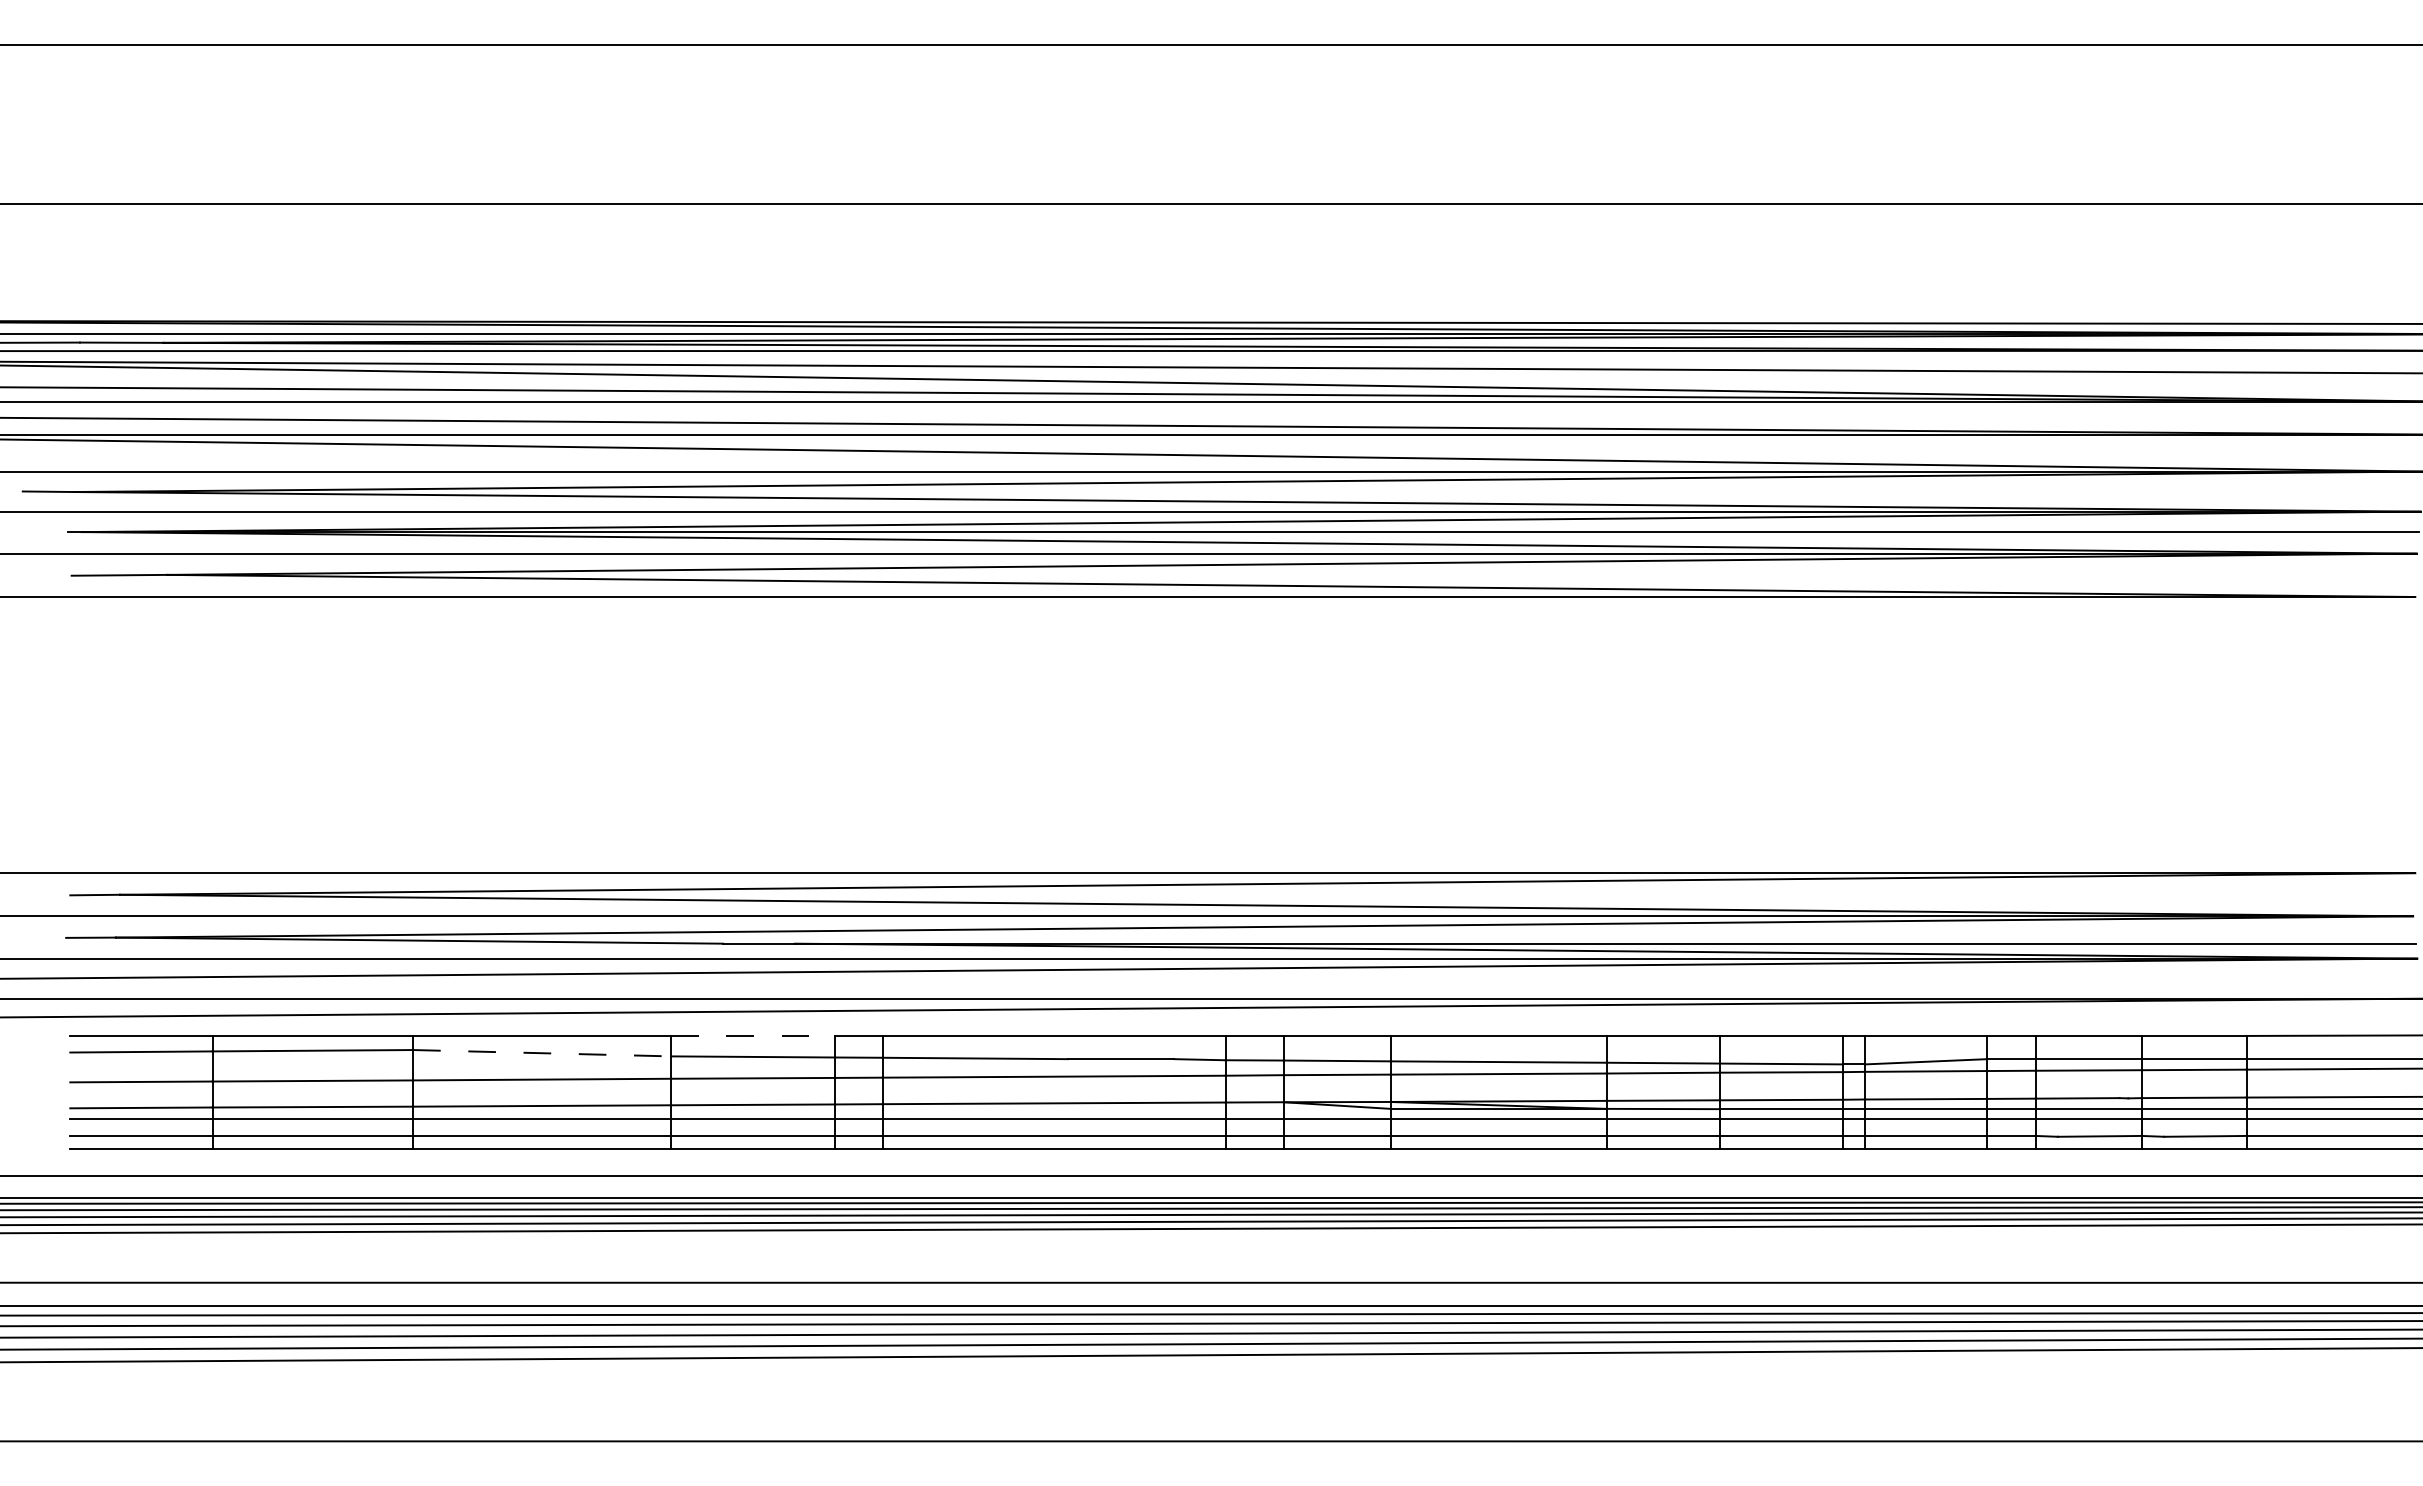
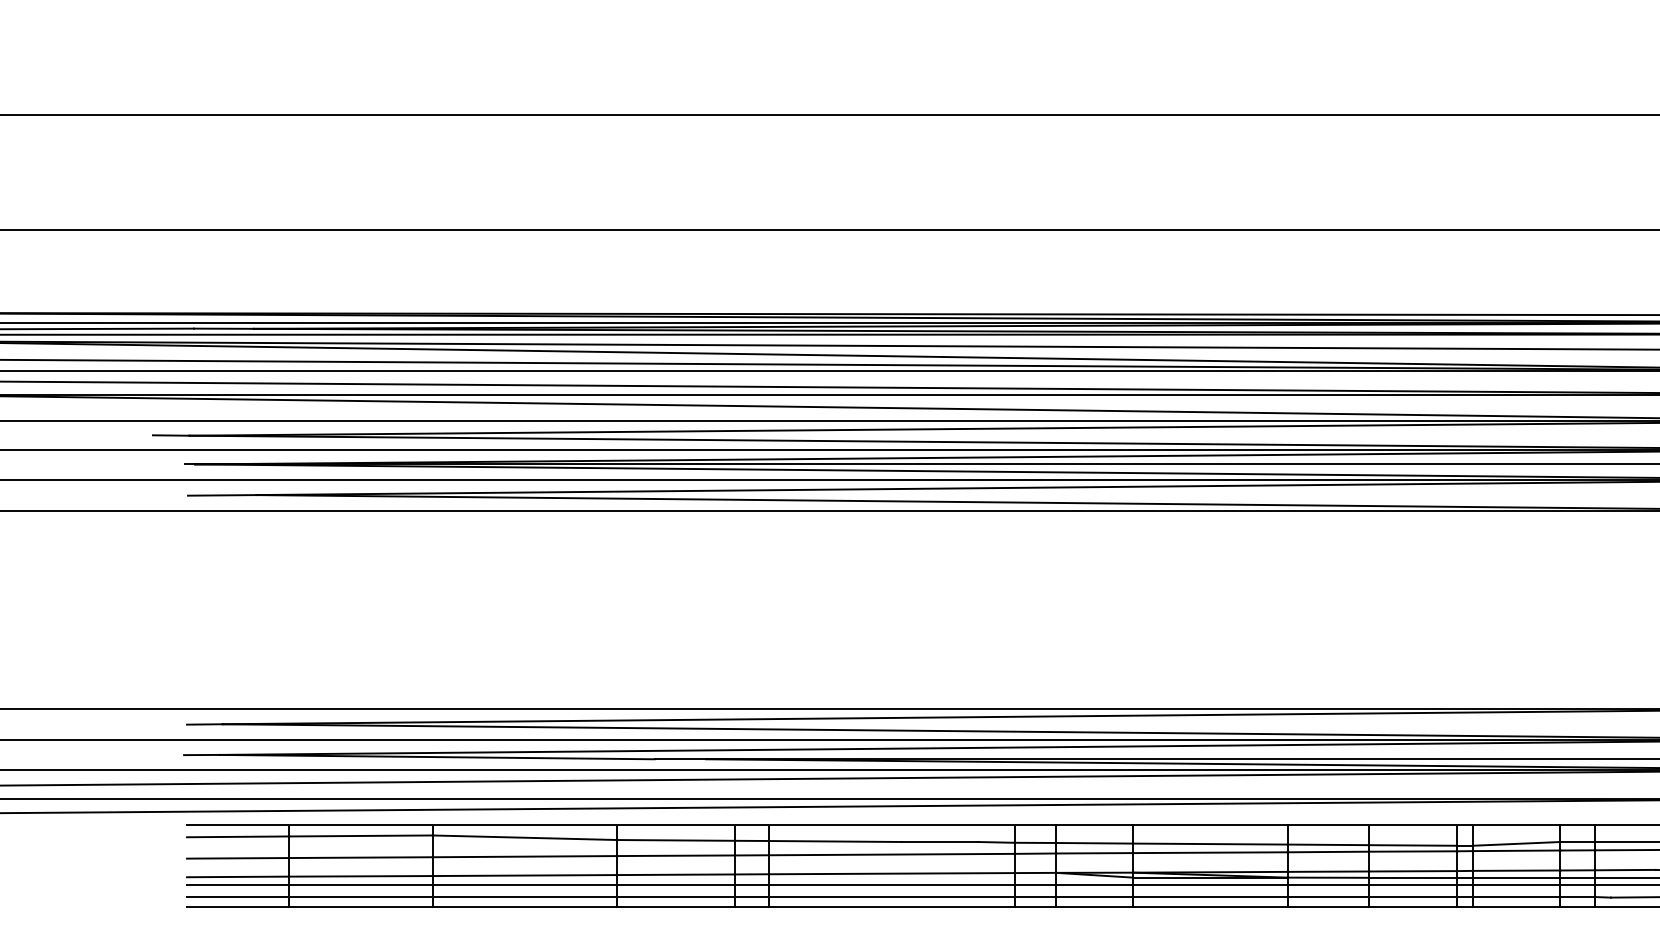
line: (753, 1035) -> (676, 825), dashed -> solid
line: (542, 1053) -> (525, 837), dashed -> solid

